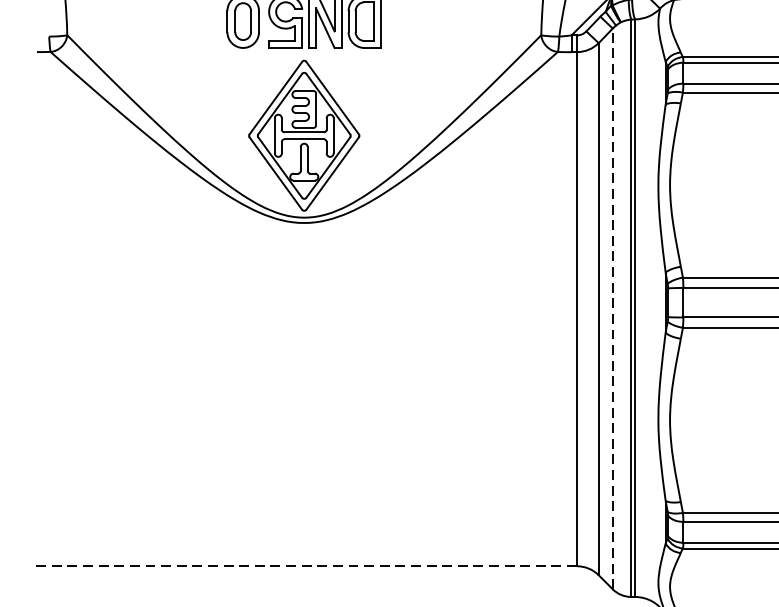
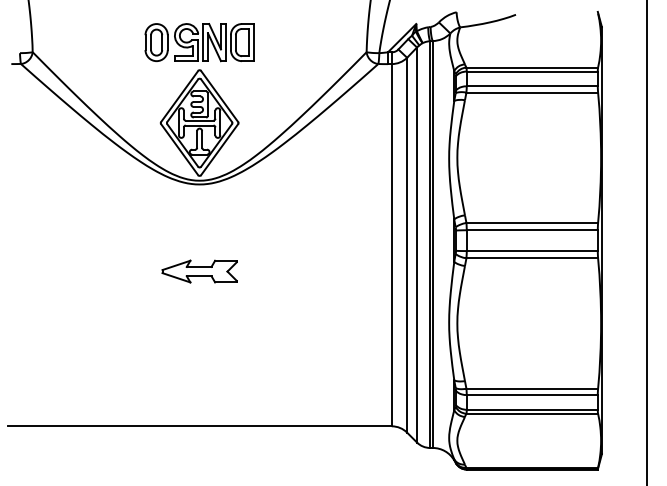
line: (613, 309) -> (417, 245), dashed -> solid
part: (304, 346) -> (199, 271), added
line: (304, 566) -> (199, 426), dashed -> solid

